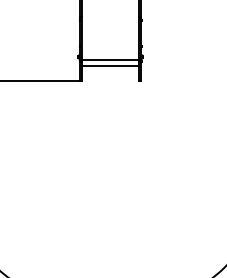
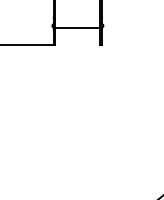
line: (110, 66) -> (77, 33), removed

